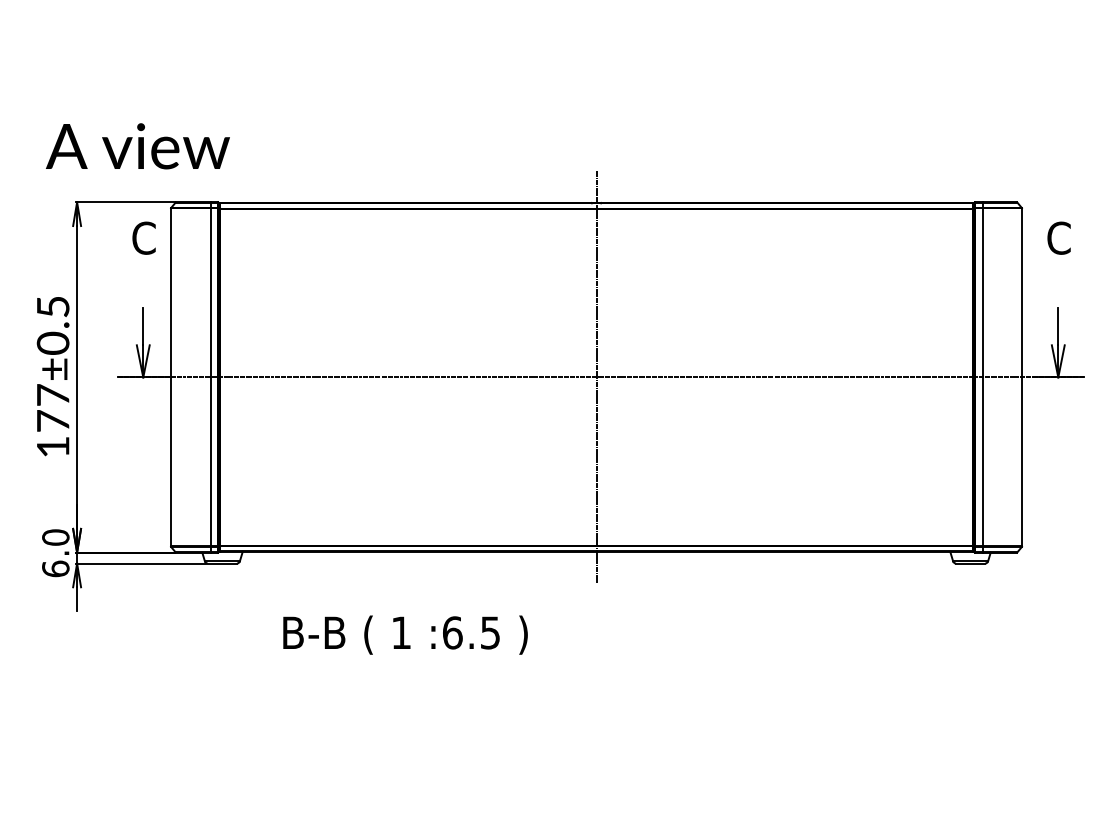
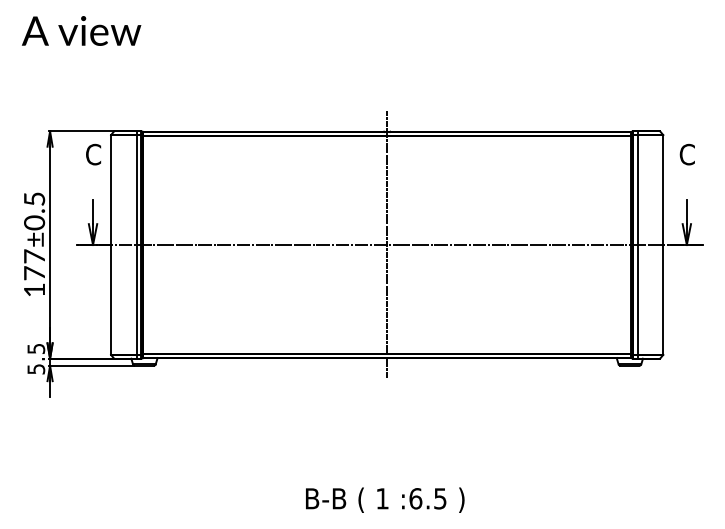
text: (137, 145) -> (81, 30), moved
text: (56, 552) -> (36, 358), 6.0 -> 5.5
text: (405, 634) -> (385, 499), moved

